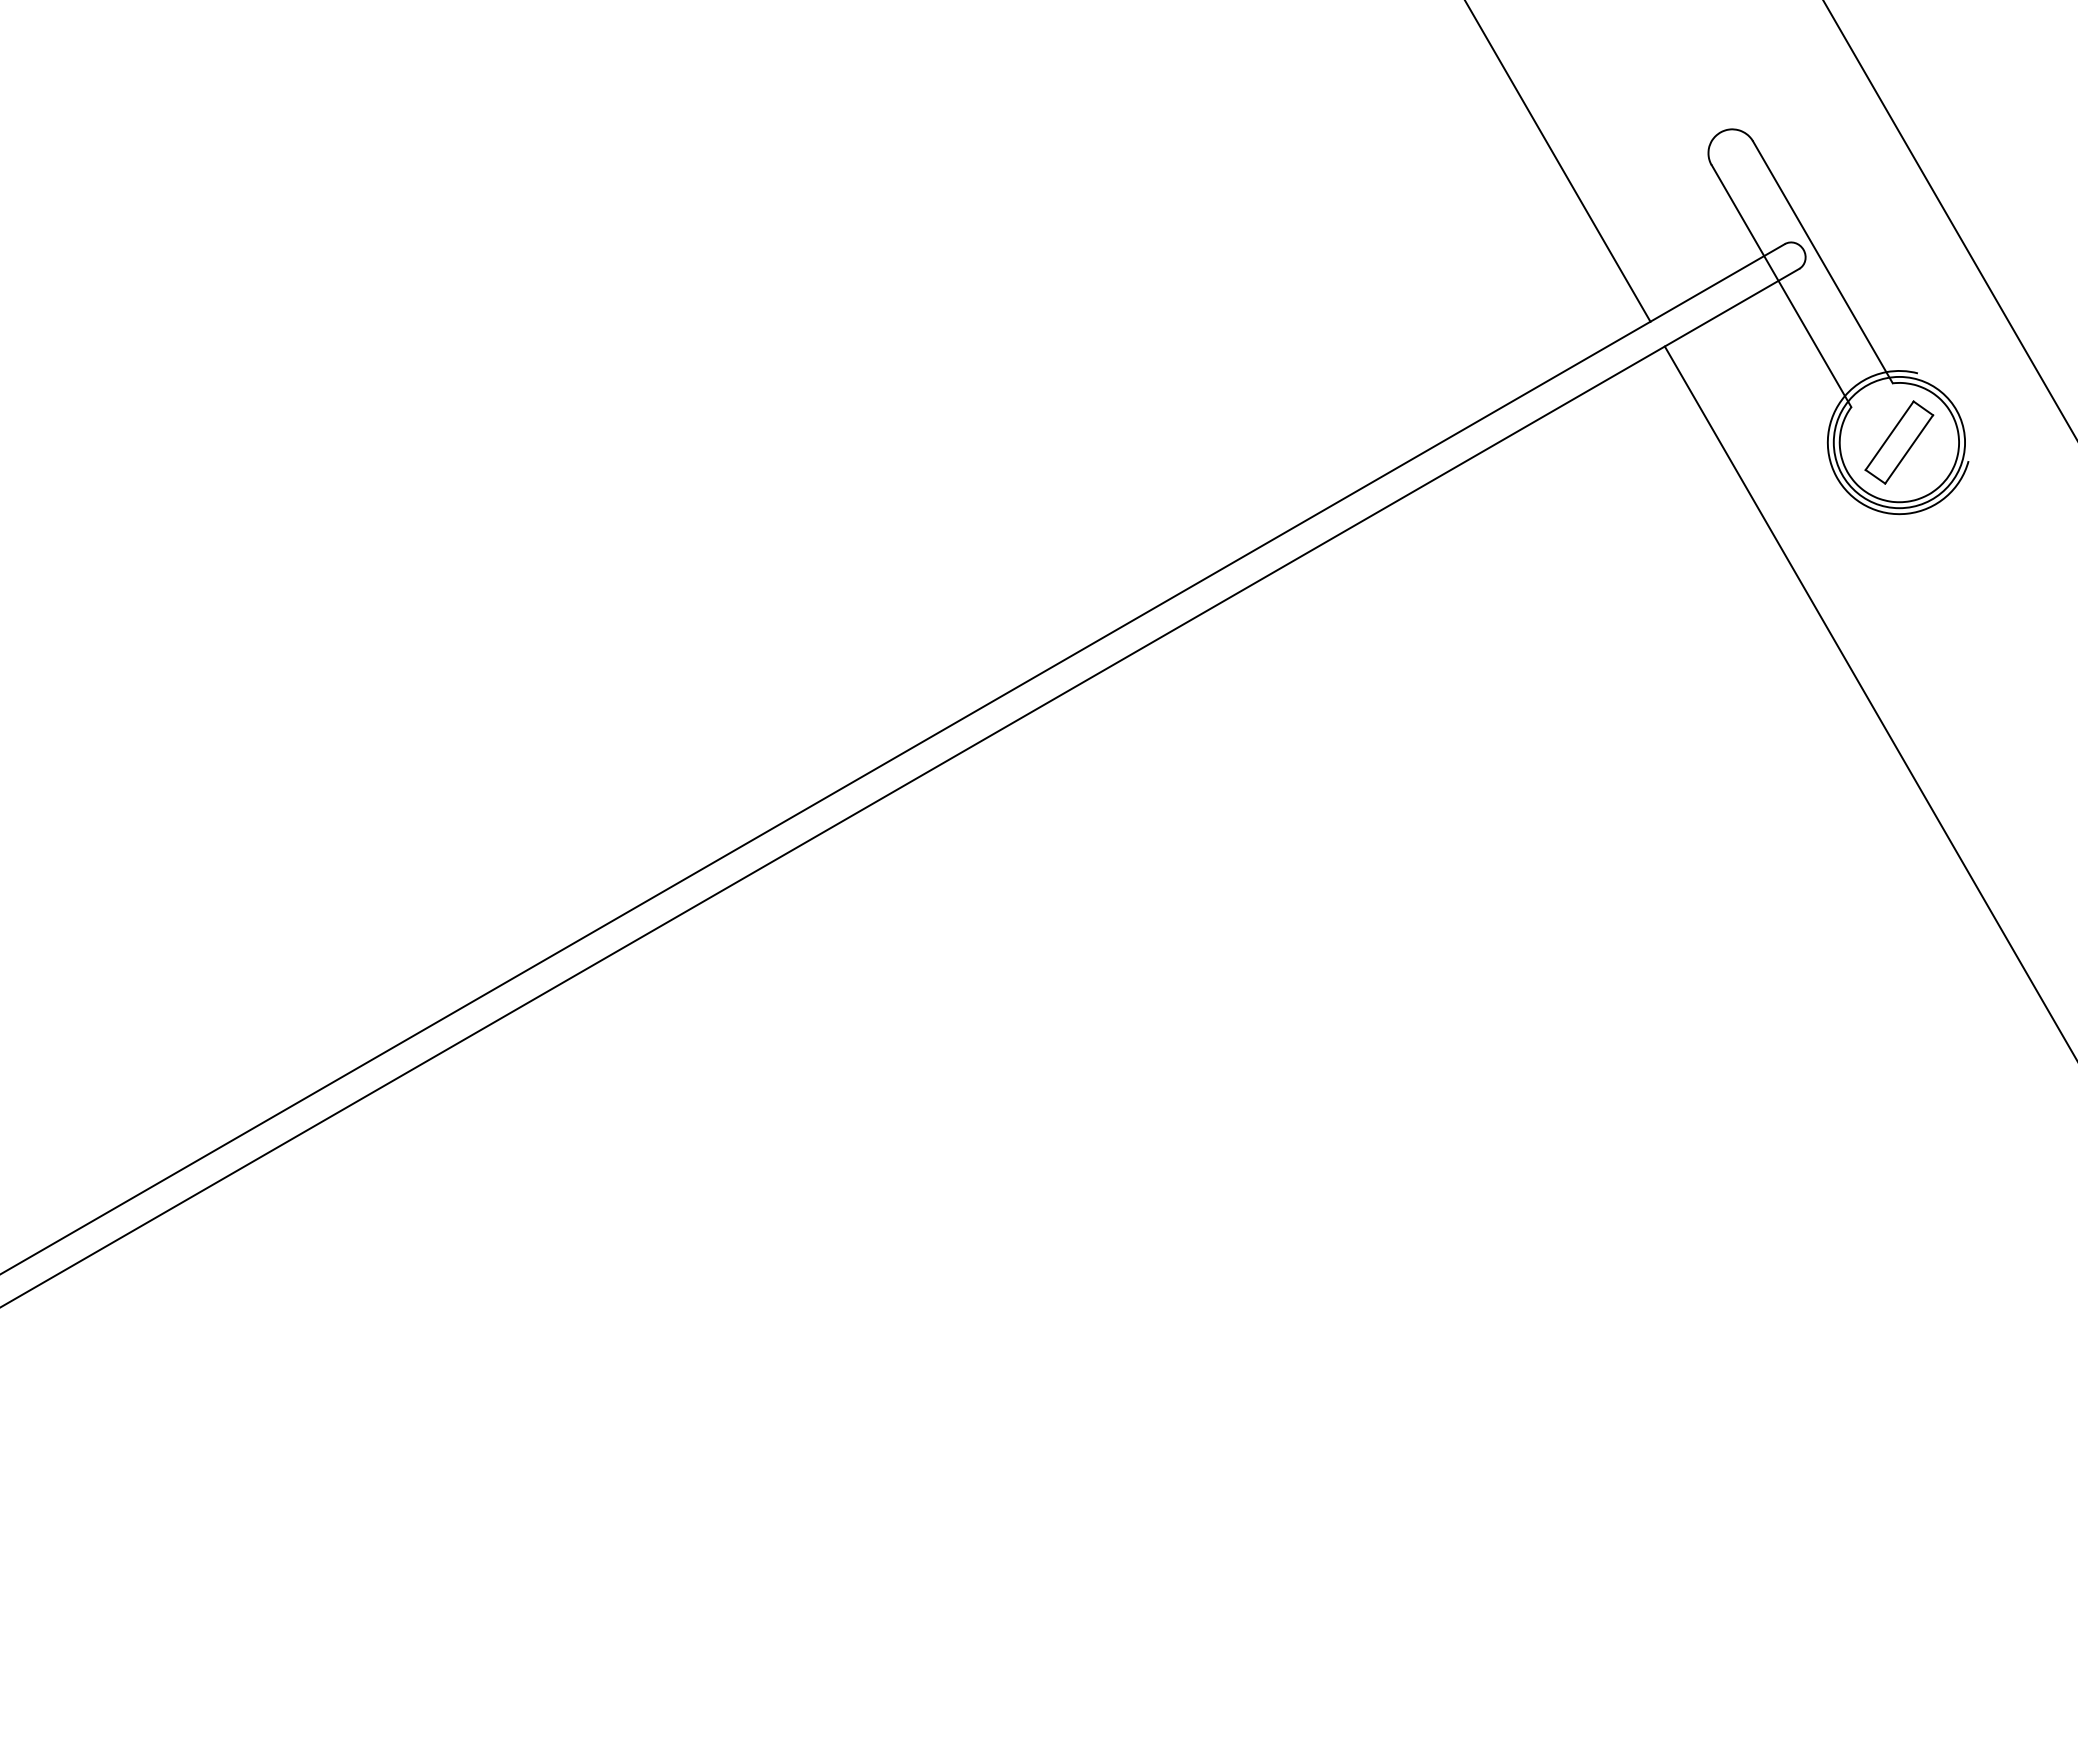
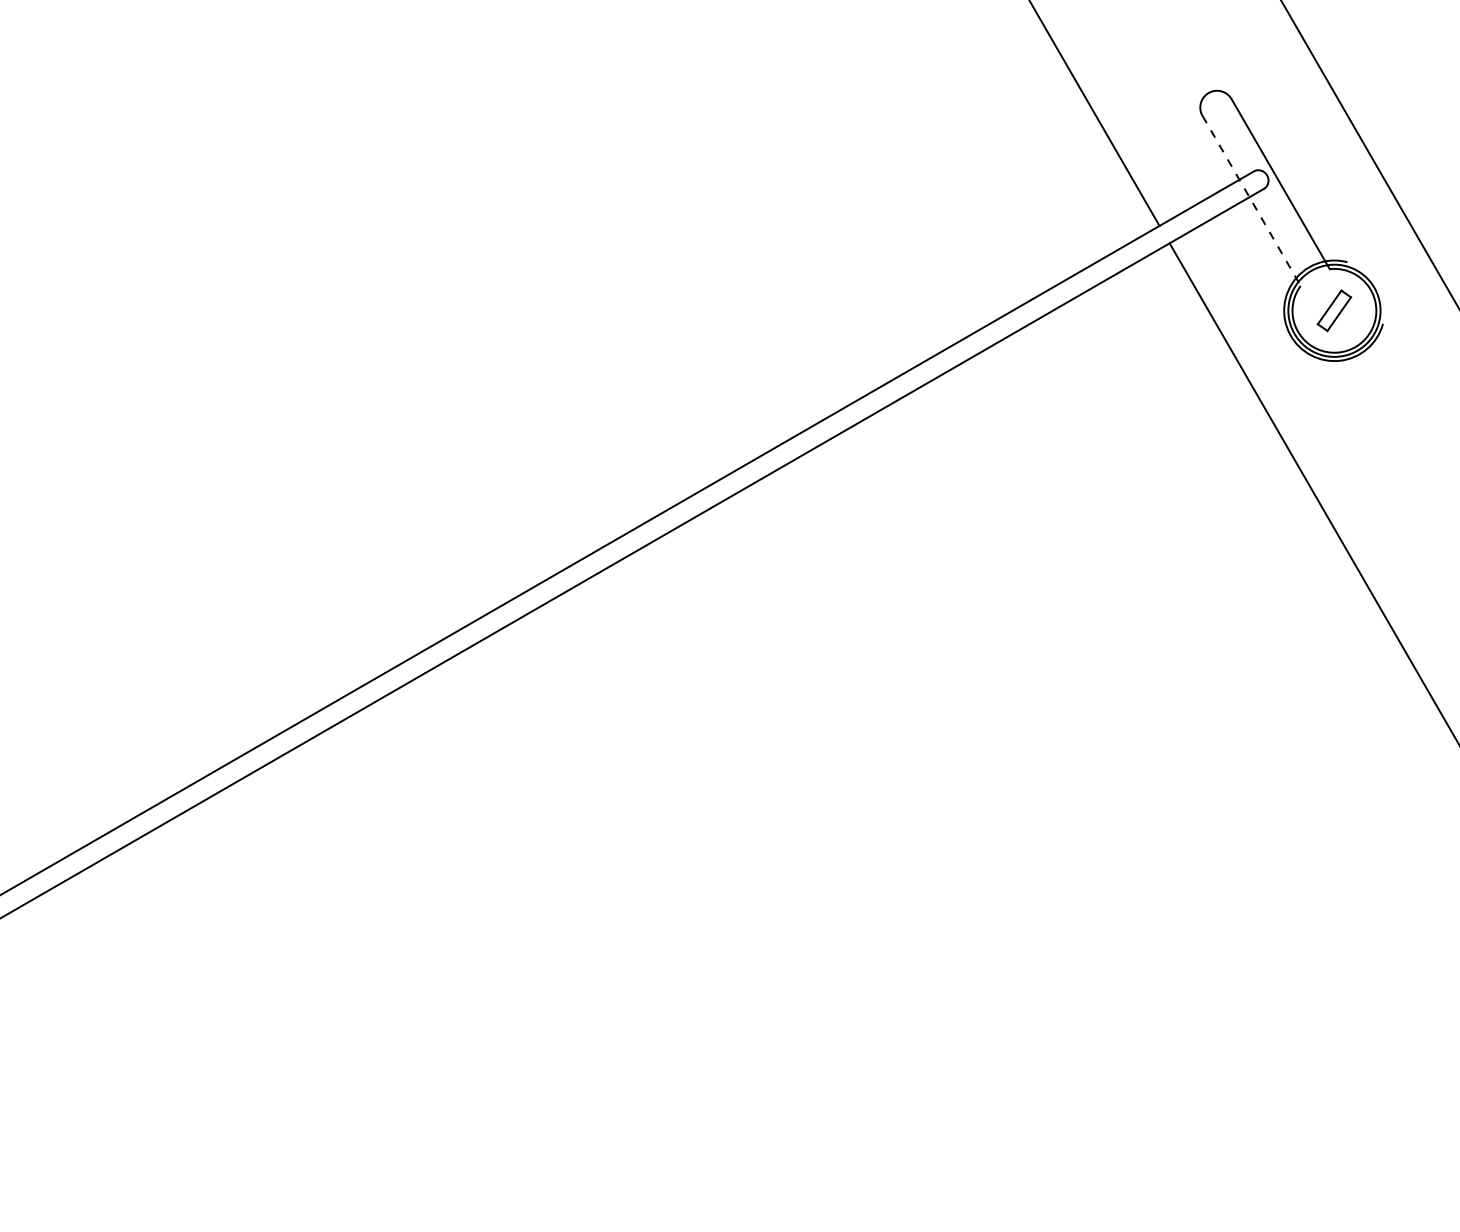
line: (1781, 286) -> (1251, 201), solid -> dashed
part: (1899, 442) -> (1334, 310), size x0.7

